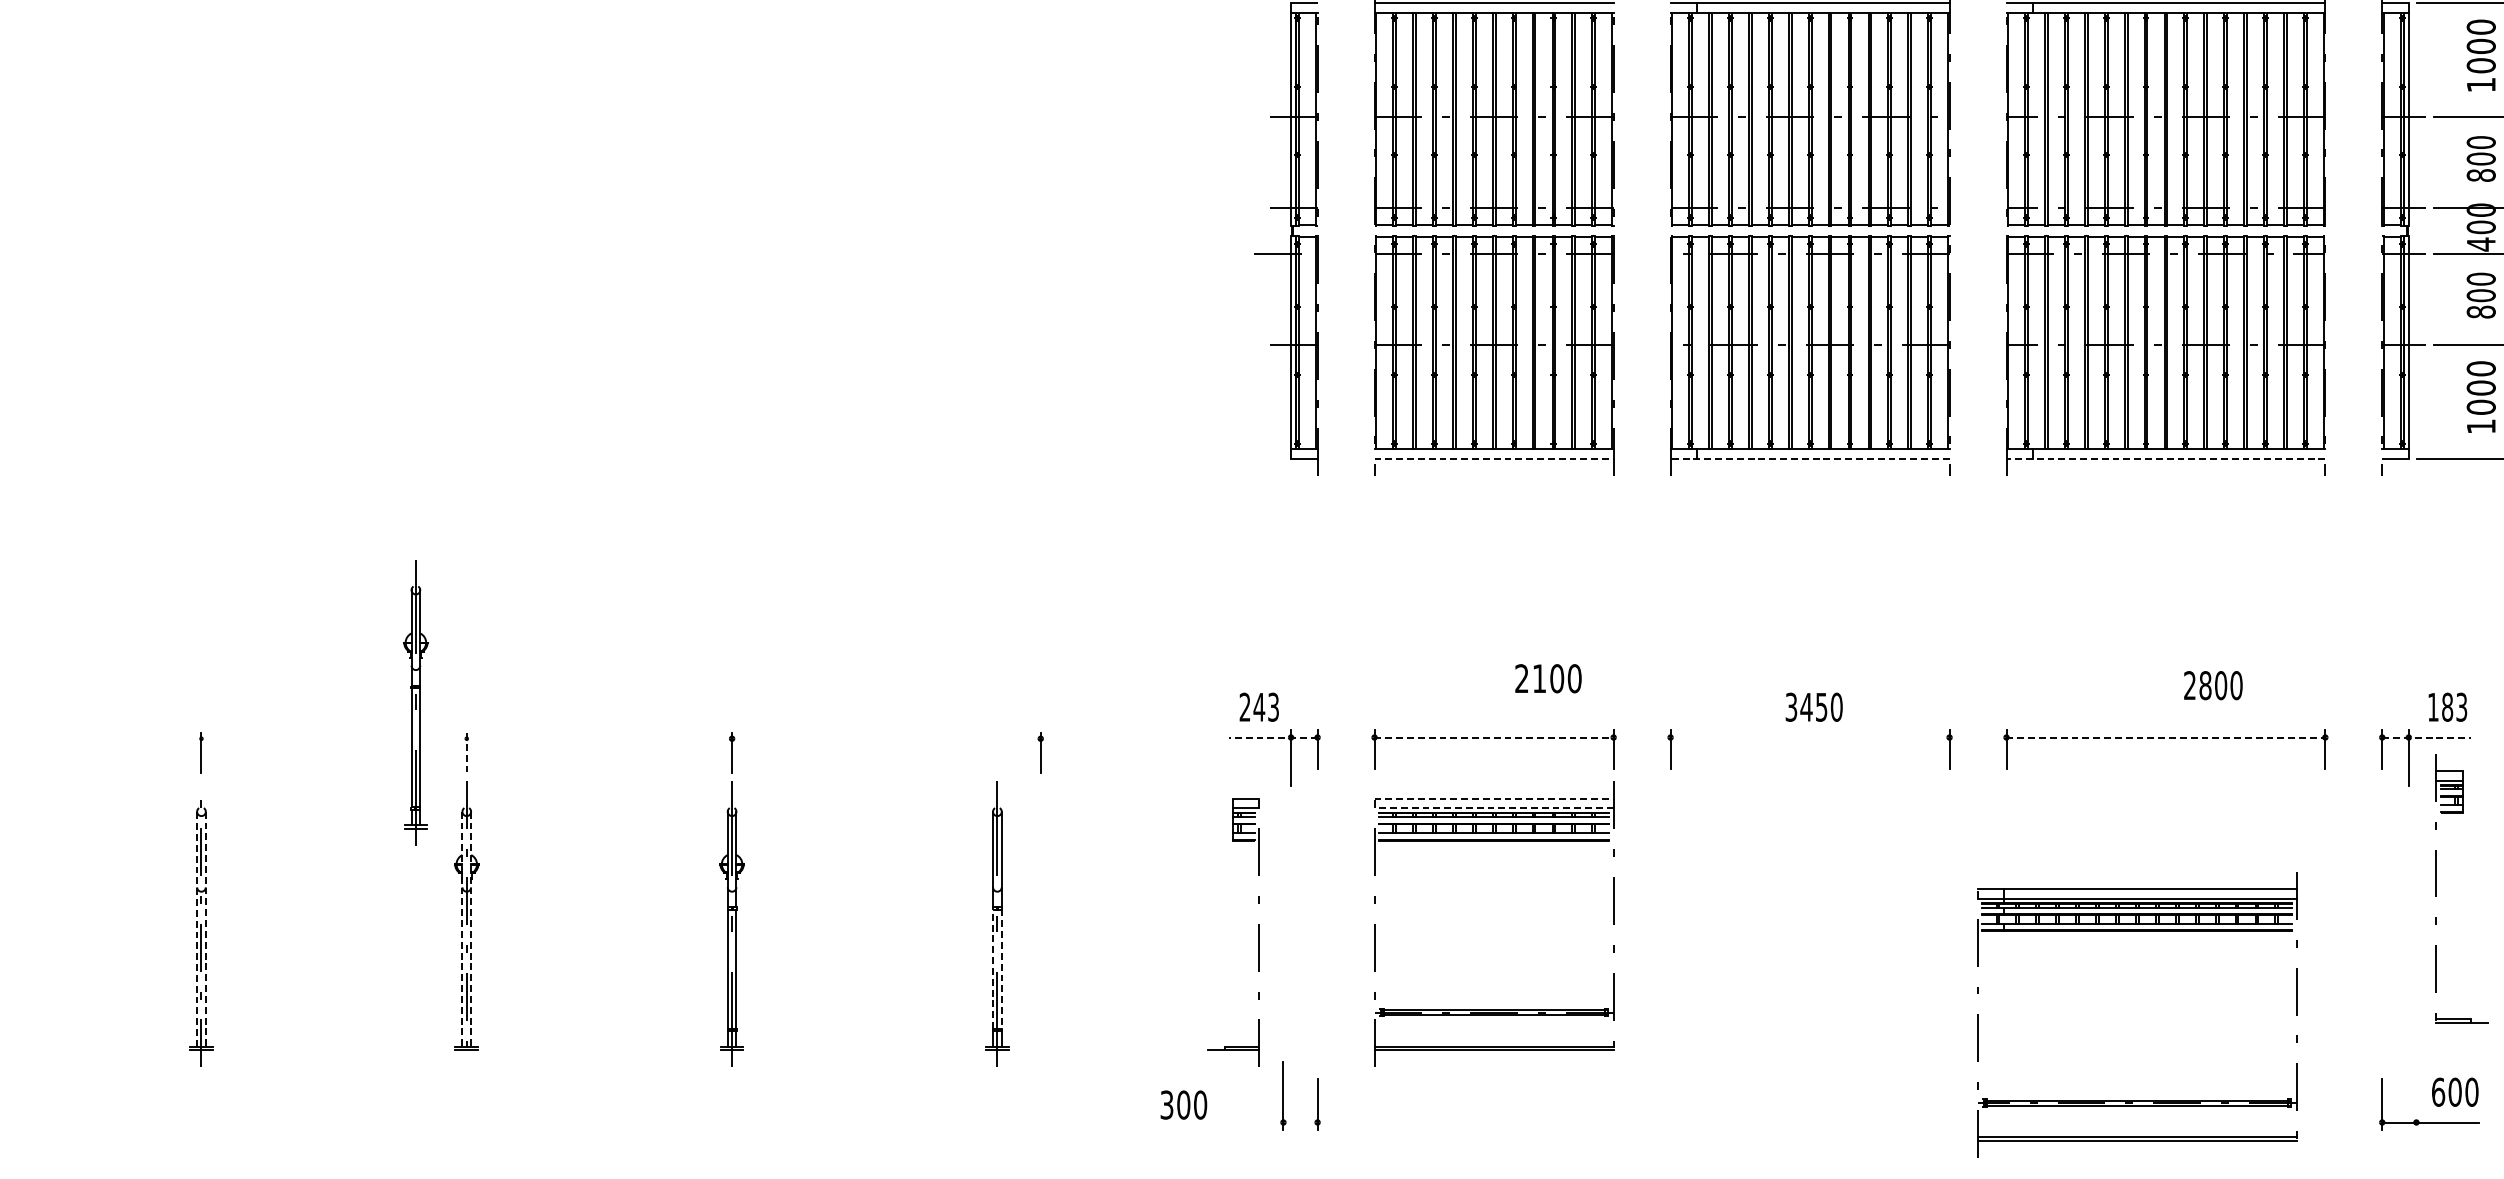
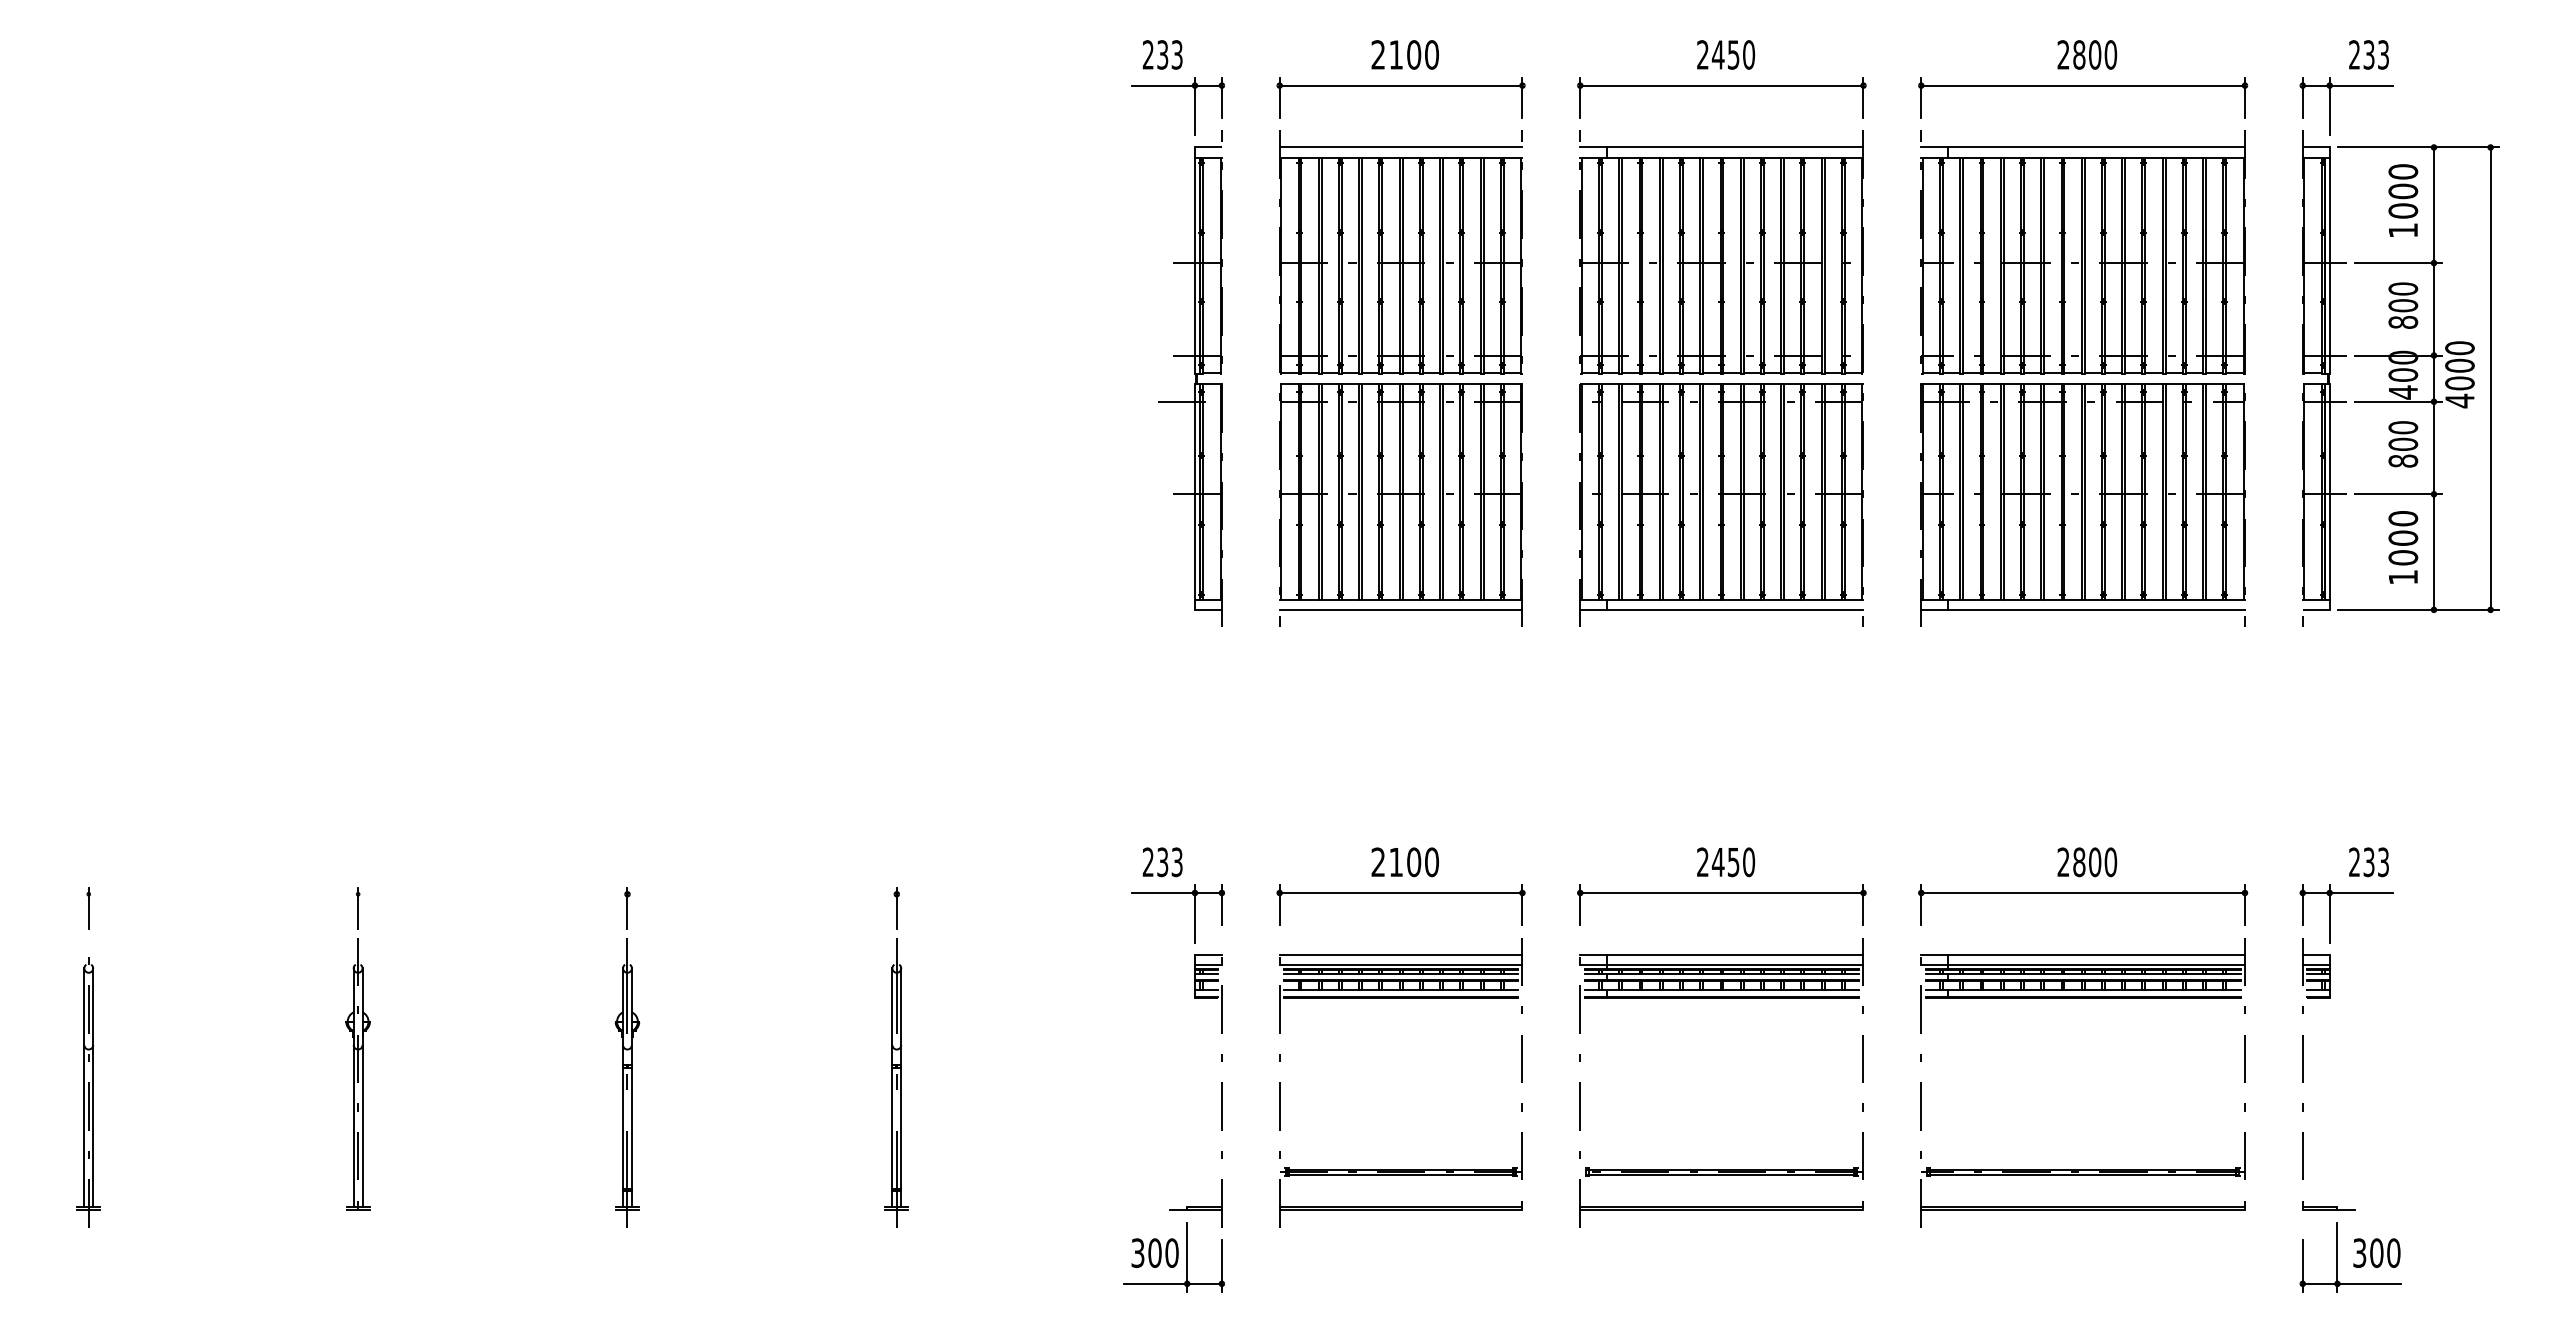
line: (1494, 458) -> (1401, 609), dashed -> solid
line: (1809, 458) -> (1721, 609), dashed -> solid
line: (2166, 458) -> (2083, 609), dashed -> solid
text: (1547, 678) -> (1404, 862), moved
text: (2213, 685) -> (2087, 862), moved
part: (415, 702) -> (306, 857), removed
text: (1259, 707) -> (1162, 862), 243 -> 233
text: (1790, 707) -> (1702, 862), 3450 -> 2450
text: (2440, 707) -> (2361, 862), 183 -> 233
line: (1272, 737) -> (1176, 892), dashed -> solid
line: (1494, 737) -> (1401, 892), dashed -> solid
line: (1809, 737) -> (1721, 892), added
line: (2166, 737) -> (2083, 892), dashed -> solid
line: (2427, 737) -> (2348, 892), dashed -> solid
part: (1040, 752) -> (896, 908), moved
line: (467, 753) -> (358, 909), dashed -> solid
line: (1494, 798) -> (1401, 954), dashed -> solid
line: (1493, 807) -> (1400, 964), dashed -> solid
part: (1809, 841) -> (1721, 998), added
part: (2437, 888) -> (2303, 1074), moved
line: (197, 929) -> (84, 1087), dashed -> solid
line: (206, 930) -> (93, 1088), dashed -> solid
line: (462, 930) -> (353, 1088), dashed -> solid
line: (471, 930) -> (362, 1088), dashed -> solid
part: (1259, 932) -> (1221, 1090), moved
part: (2136, 932) -> (2082, 998), moved
line: (993, 969) -> (892, 1128), dashed -> solid
line: (1002, 969) -> (901, 1128), dashed -> solid
text: (2438, 1091) -> (2359, 1252), 600 -> 300
line: (2416, 1095) -> (2337, 1256), added
text: (1183, 1104) -> (1154, 1252), moved
line: (1268, 1122) -> (1172, 1283), added

